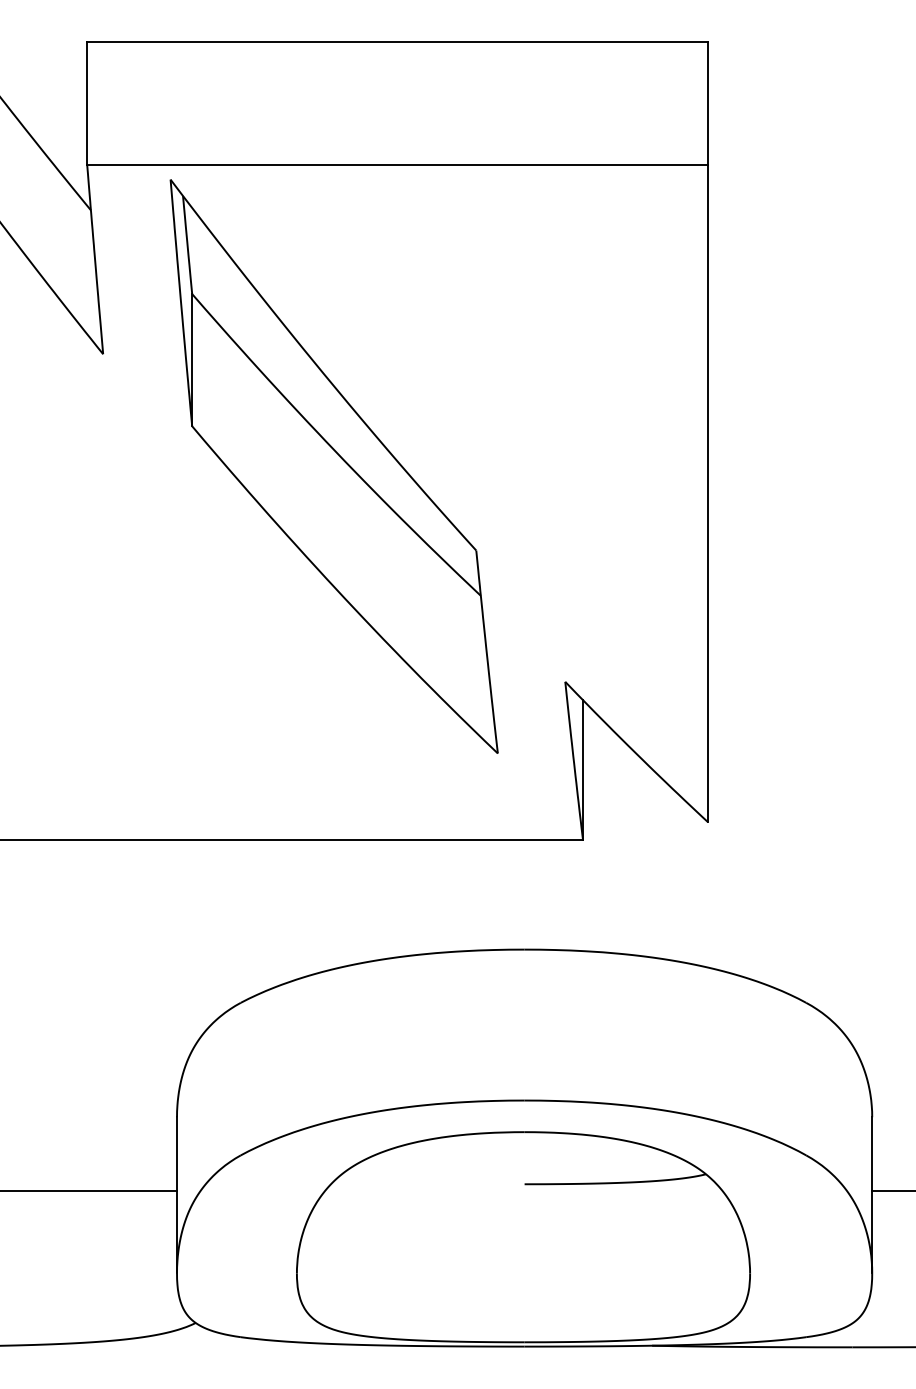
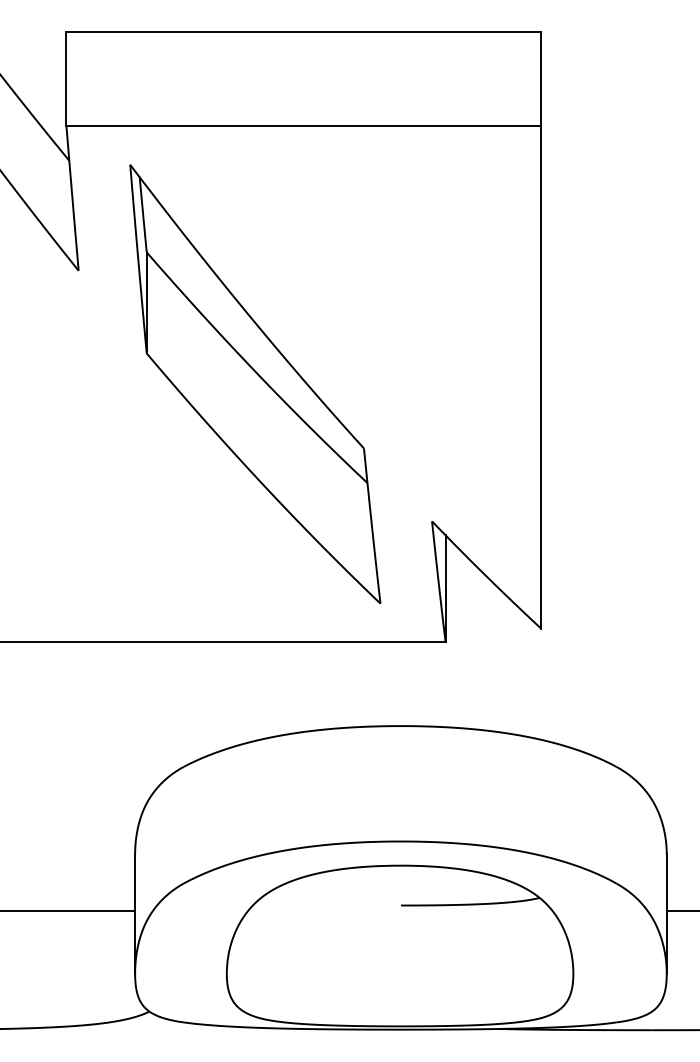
part: (333, 466) -> (254, 384), moved

